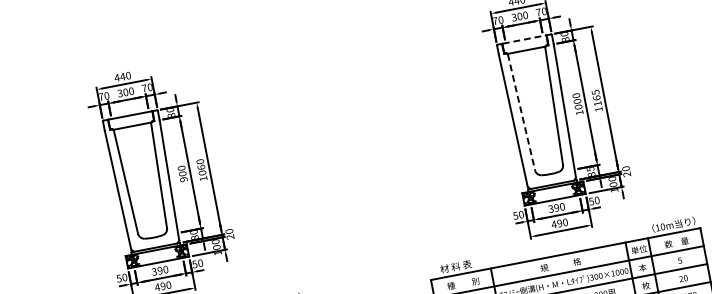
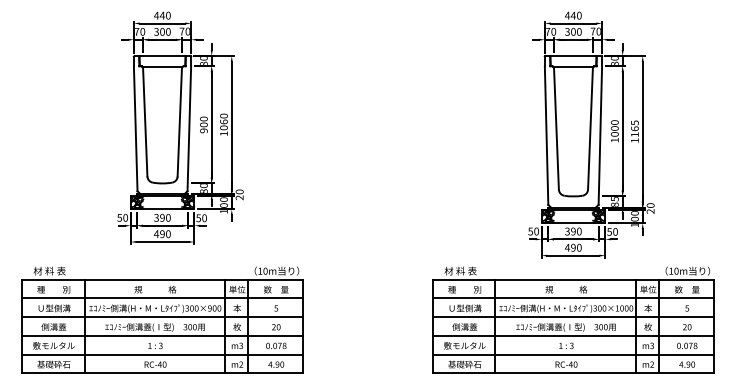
line: (524, 40) -> (573, 56), dashed -> solid
line: (521, 113) -> (556, 129), dashed -> solid

